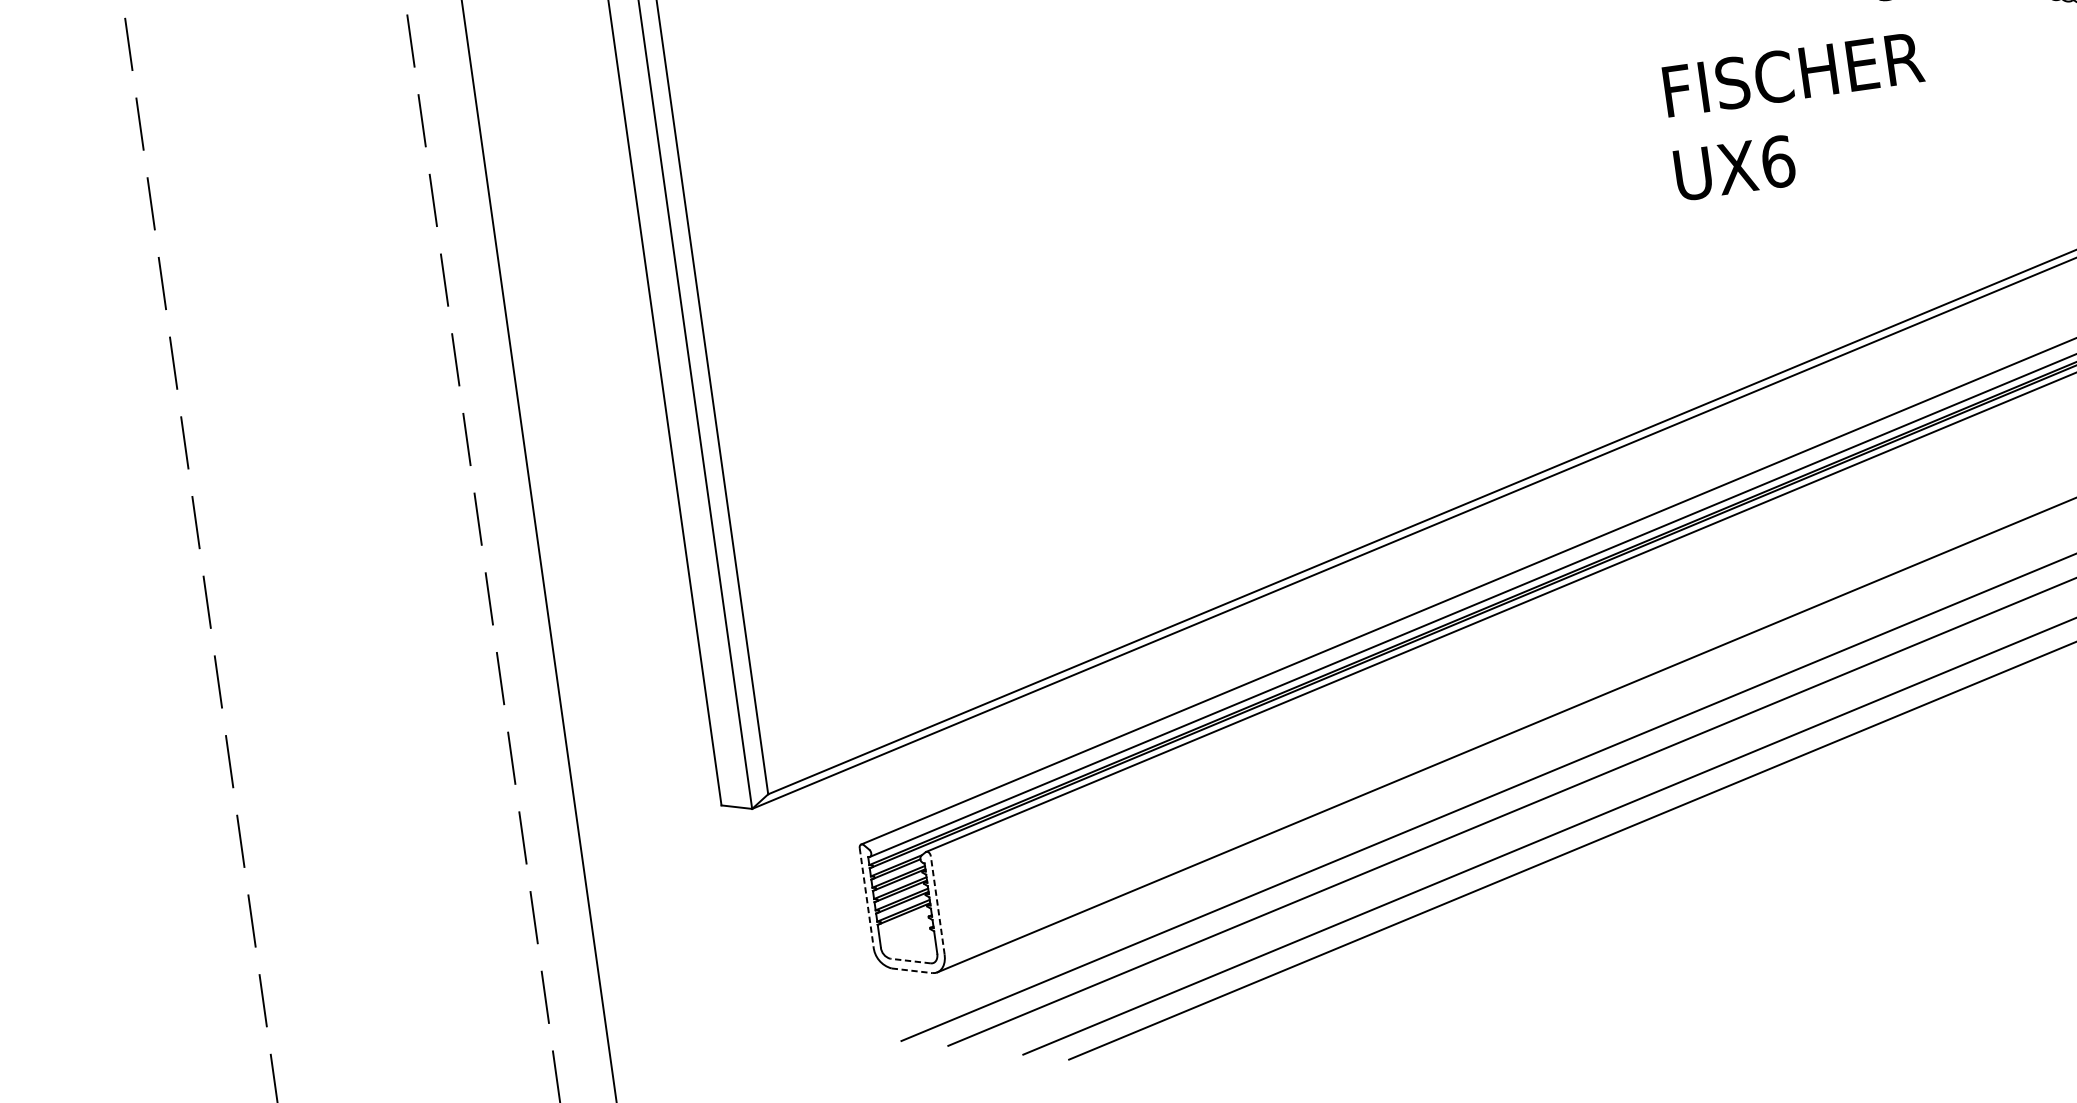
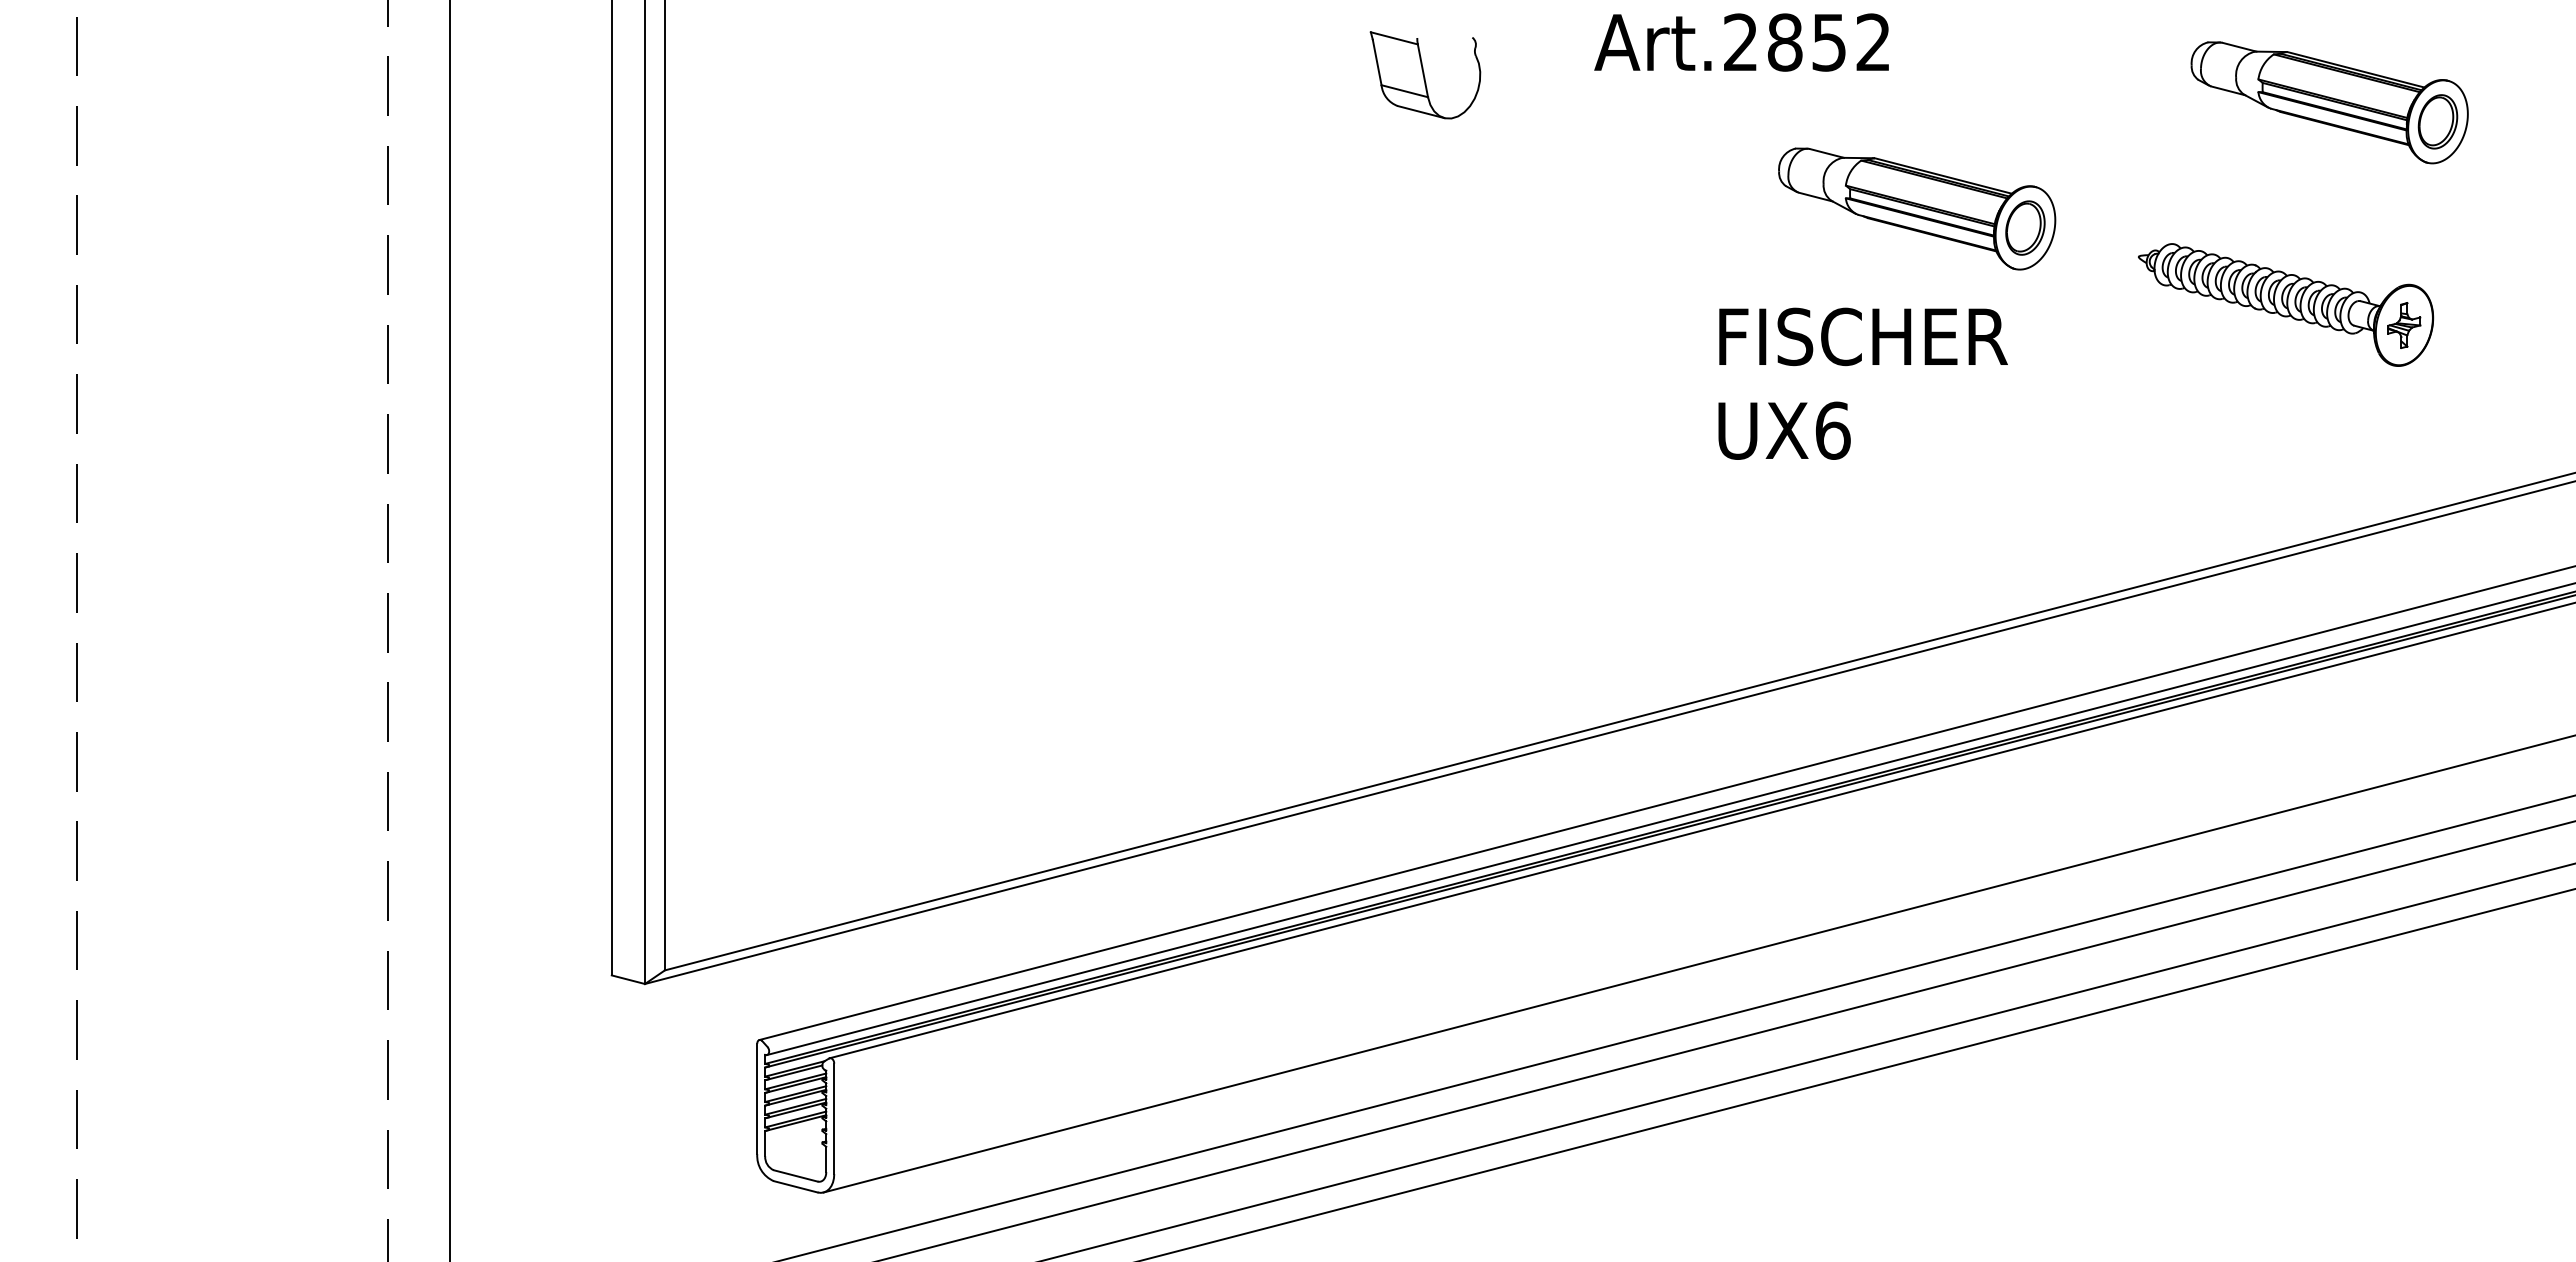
text: (1798, 116) -> (1862, 383), moved
line: (866, 897) -> (757, 1099), dashed -> solid
line: (937, 905) -> (834, 1118), dashed -> solid
line: (910, 960) -> (795, 1175), dashed -> solid
line: (911, 970) -> (795, 1186), dashed -> solid

